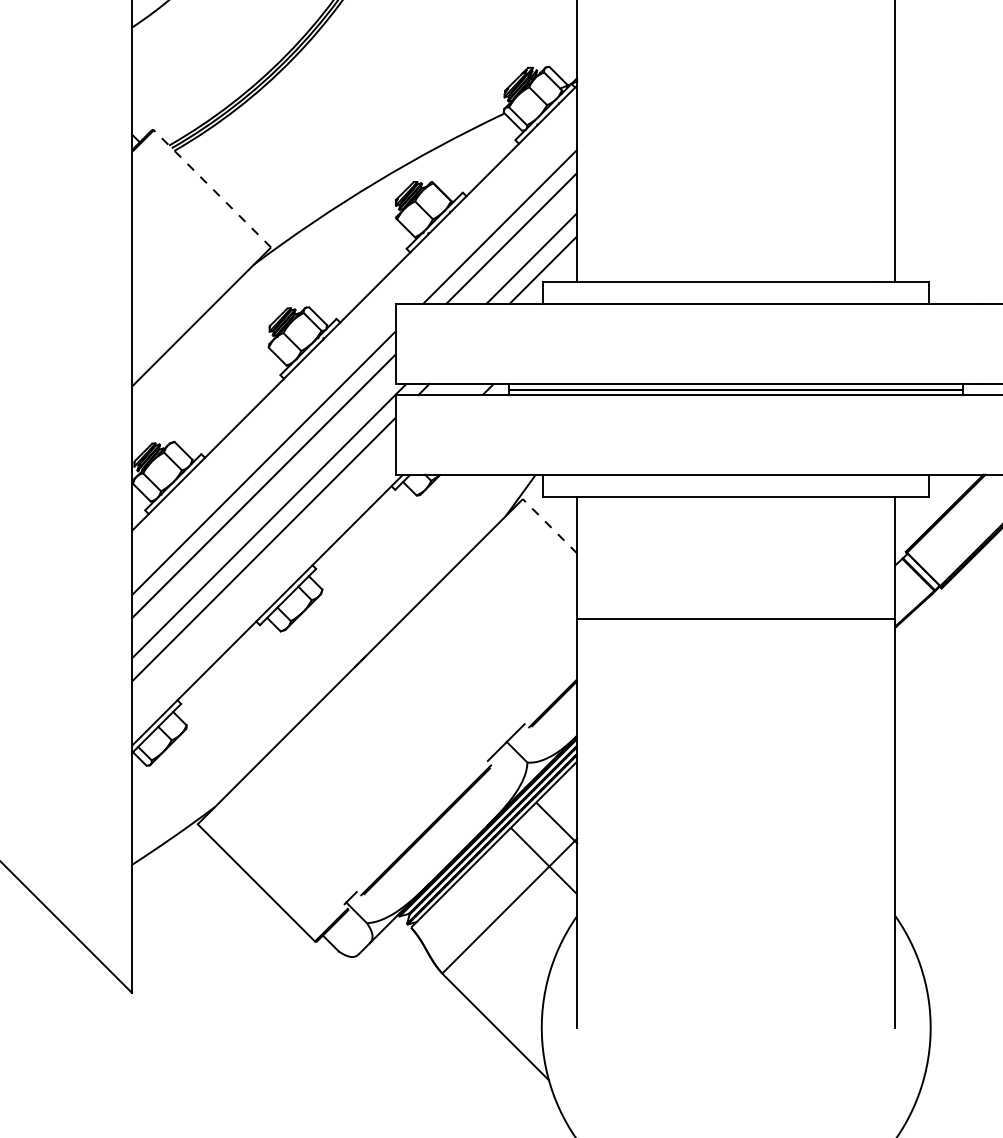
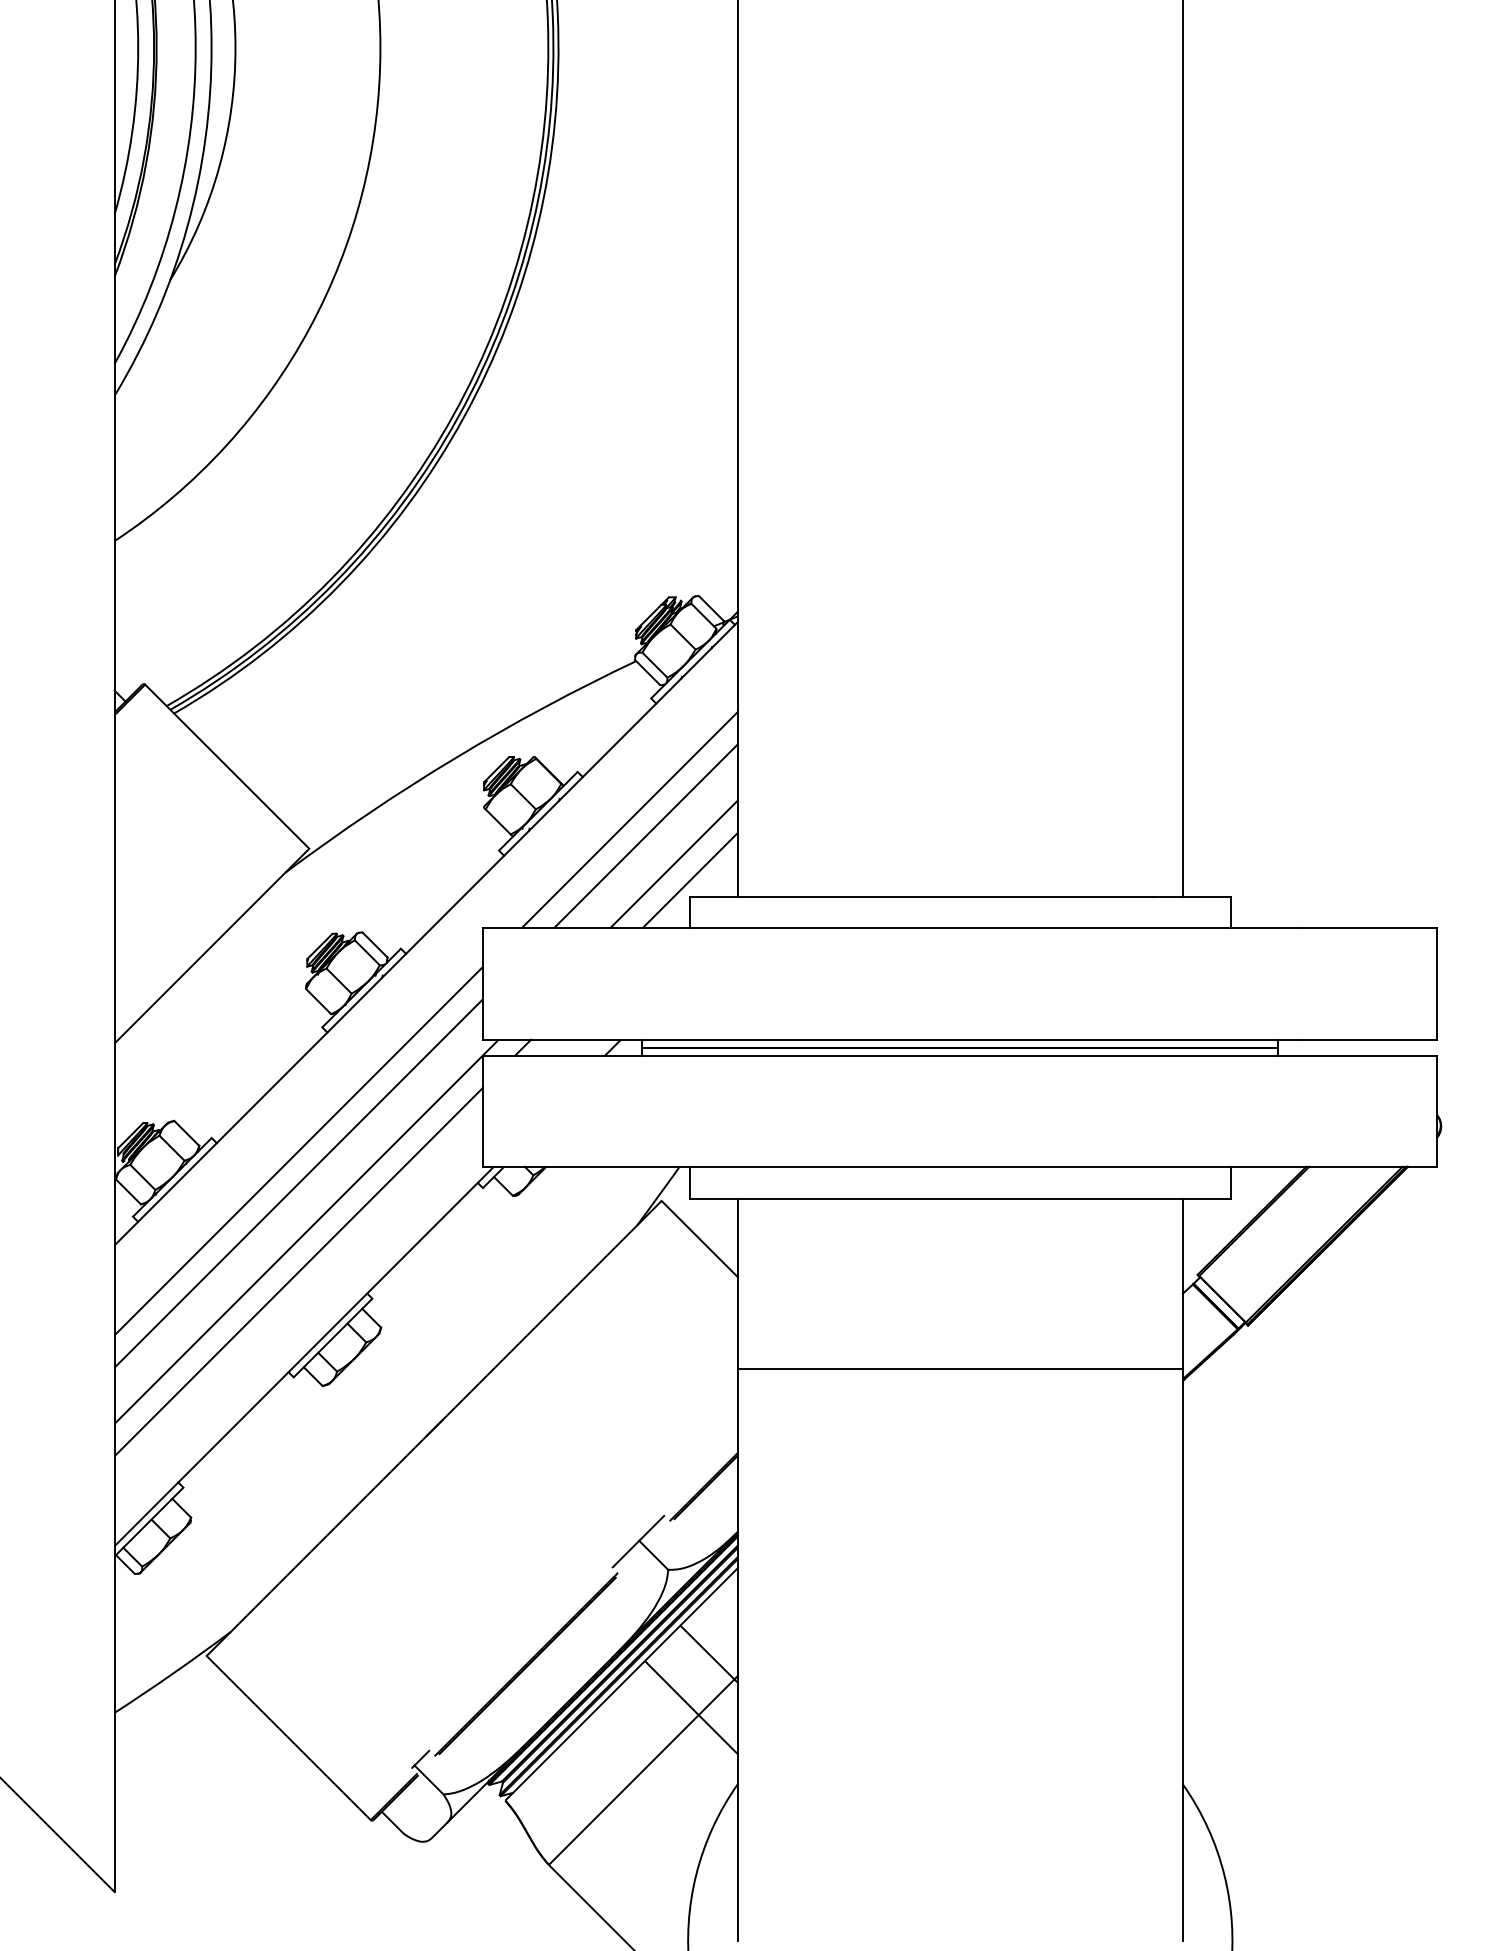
line: (211, 188) -> (226, 766), dashed -> solid
line: (549, 526) -> (699, 1239), dashed -> solid

